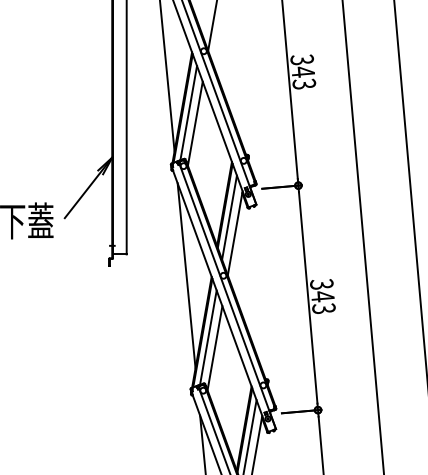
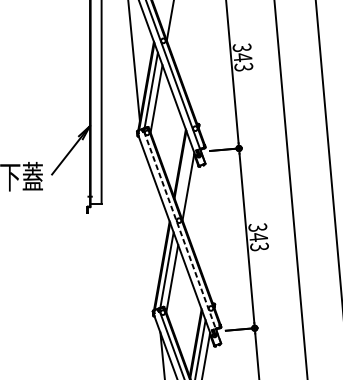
line: (229, 217) -> (183, 173), removed
line: (186, 275) -> (149, 220), removed
line: (227, 296) -> (182, 237), solid -> dashed

